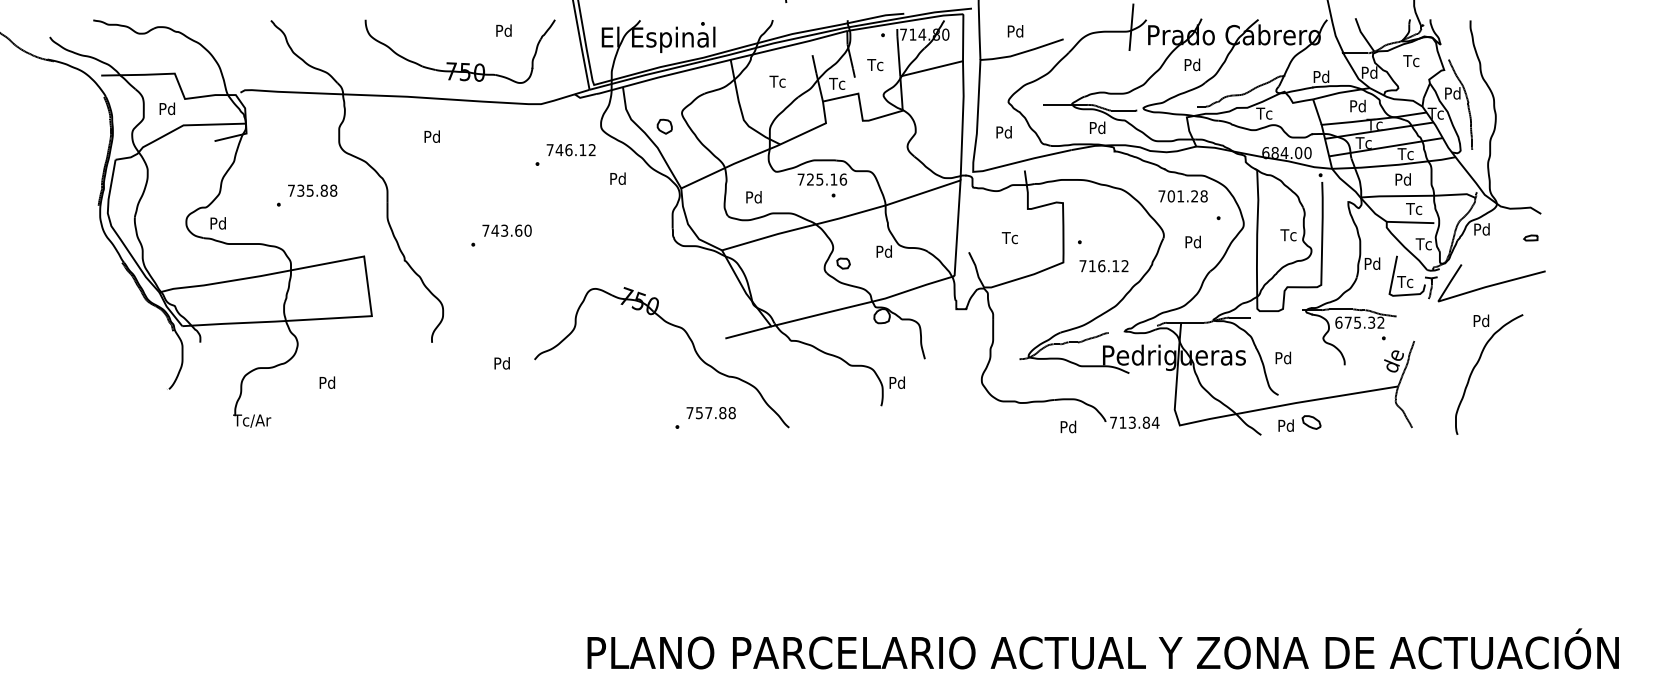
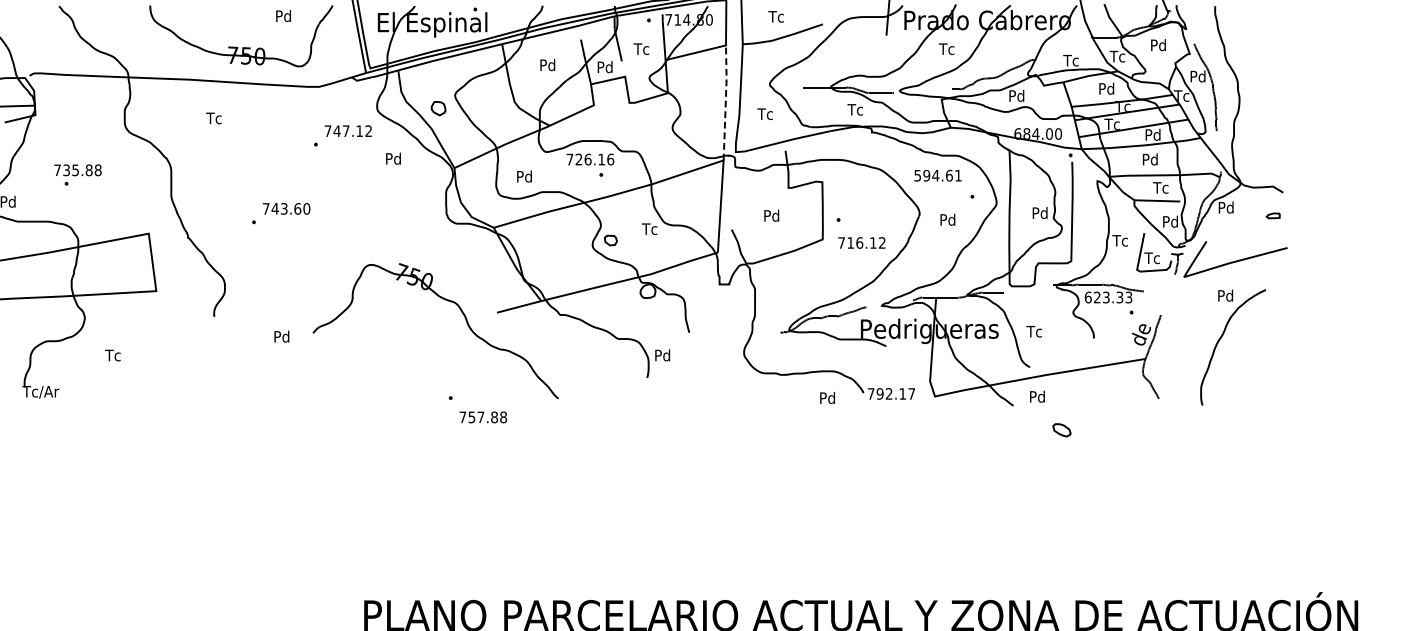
text: (1015, 31) -> (776, 16), Pd -> Tc
text: (1411, 60) -> (1158, 44), Tc -> Pd
text: (1191, 64) -> (946, 48), Pd -> Tc
text: (1369, 72) -> (1117, 56), Pd -> Tc
text: (1320, 76) -> (1070, 60), Pd -> Tc
text: (777, 81) -> (547, 65), Tc -> Pd
text: (837, 83) -> (605, 66), Tc -> Pd
text: (1264, 113) -> (1016, 95), Tc -> Pd
line: (962, 119) -> (725, 101), solid -> dashed
text: (1097, 127) -> (855, 109), Pd -> Tc
text: (1003, 132) -> (765, 114), Pd -> Tc
text: (431, 136) -> (213, 118), Pd -> Tc
text: (568, 150) -> (345, 131), 746.12 -> 747.12
text: (1405, 153) -> (1152, 134), Tc -> Pd
text: (819, 179) -> (587, 159), 725.16 -> 726.16
text: (312, 190) -> (77, 170), moved
text: (1182, 196) -> (937, 175), 701.28 -> 594.61
text: (1288, 234) -> (1039, 212), Tc -> Pd
text: (1009, 237) -> (770, 215), Tc -> Pd
text: (1423, 243) -> (1169, 221), Tc -> Pd
text: (883, 251) -> (649, 228), Pd -> Tc
text: (1371, 263) -> (1119, 240), Pd -> Tc
text: (1364, 322) -> (1112, 297), 675.32 -> 623.33
text: (1282, 357) -> (1033, 331), Pd -> Tc
text: (326, 382) -> (112, 355), Pd -> Tc
text: (710, 413) -> (482, 417), moved
text: (1139, 422) -> (896, 393), 713.84 -> 792.17
part: (1311, 422) -> (1061, 430), moved

